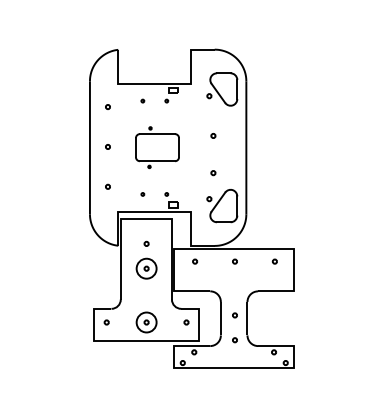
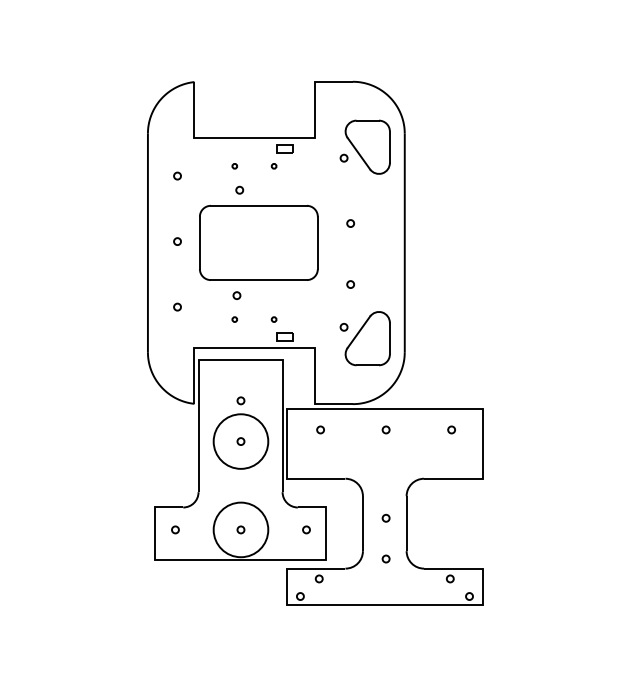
part: (157, 147) -> (258, 242), size x1.67
circle: (146, 268) -> (240, 441), size x1.67
circle: (146, 322) -> (240, 529), size x1.67

